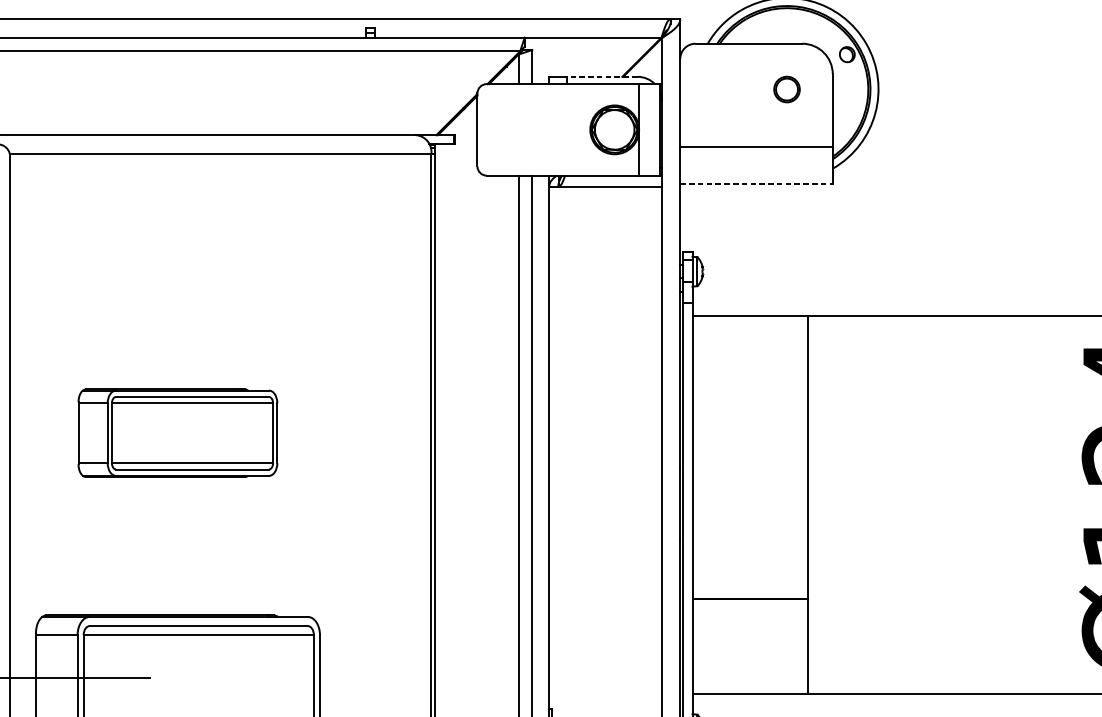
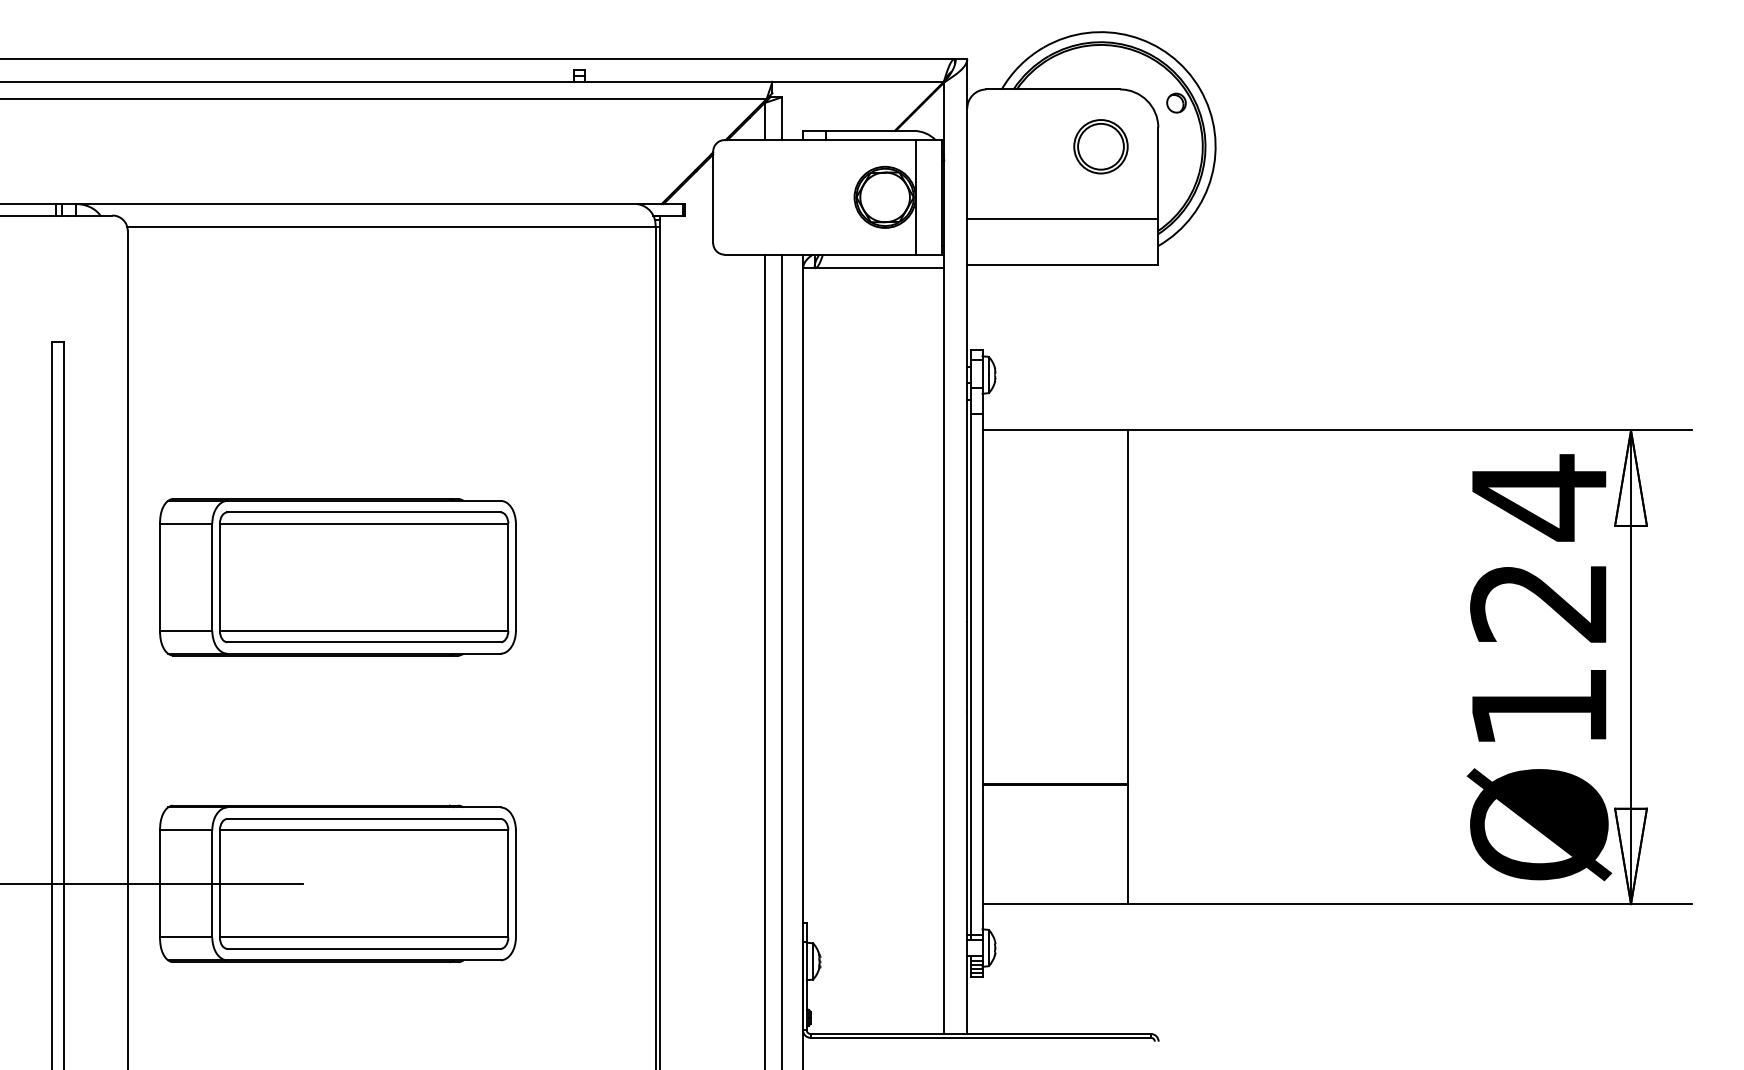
line: (602, 76) -> (869, 130), dashed -> solid
part: (786, 89) -> (1100, 146), size x1.67
line: (756, 184) -> (1062, 265), dashed -> solid
part: (177, 433) -> (337, 577), size x1.43

